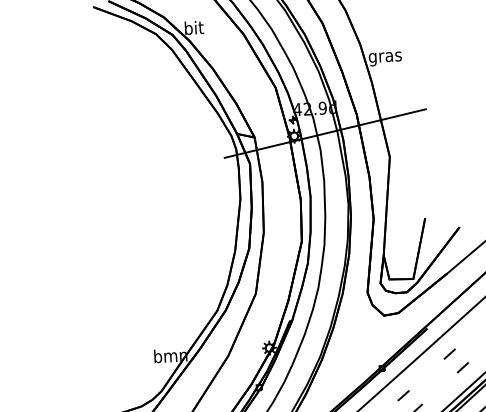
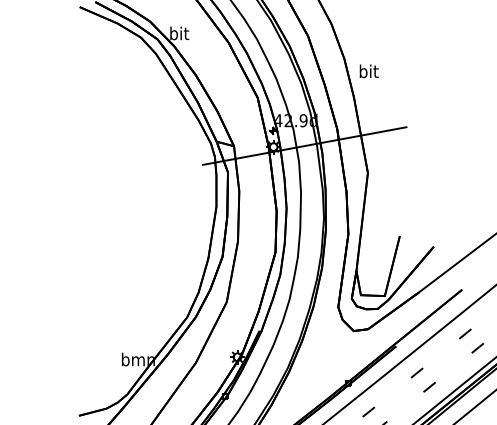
text: (384, 56) -> (368, 72), gras -> bit

